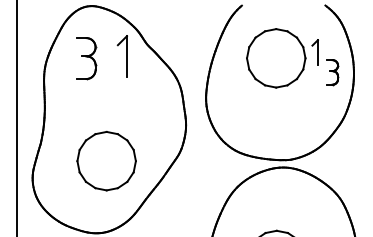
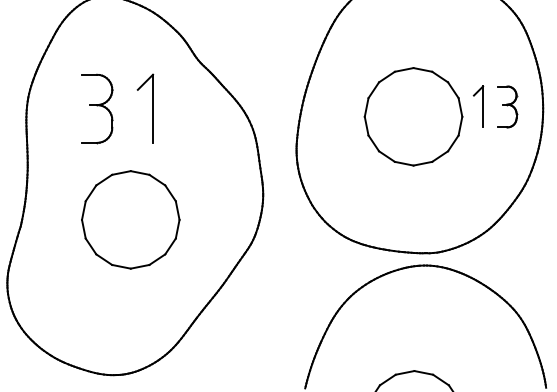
part: (121, 56) -> (143, 108), moved
part: (86, 58) -> (97, 108), moved
part: (282, 58) -> (423, 117), moved
part: (106, 160) -> (130, 218), moved

